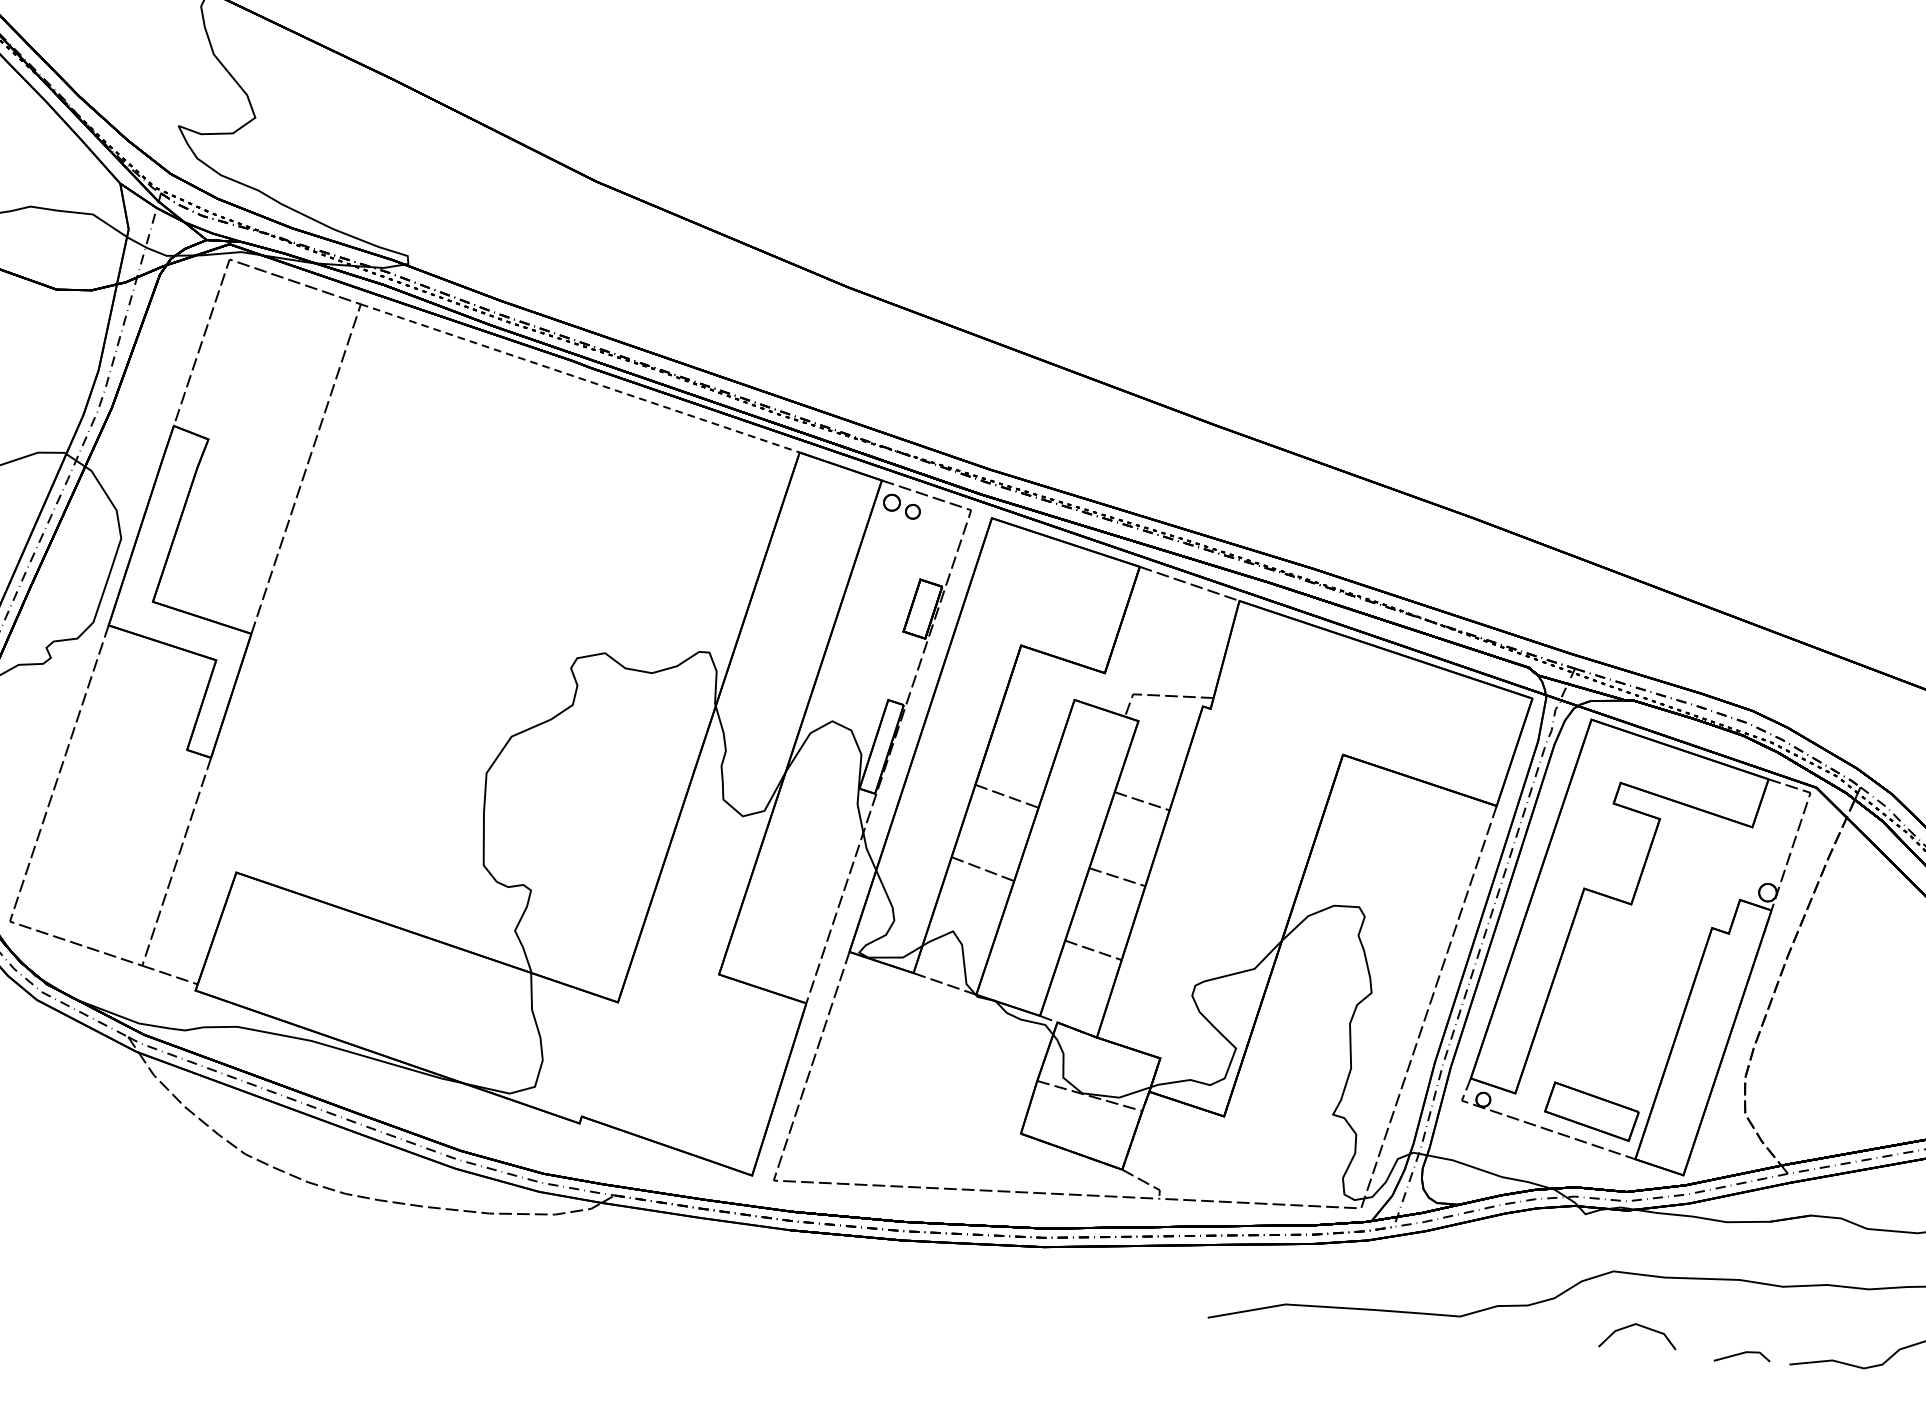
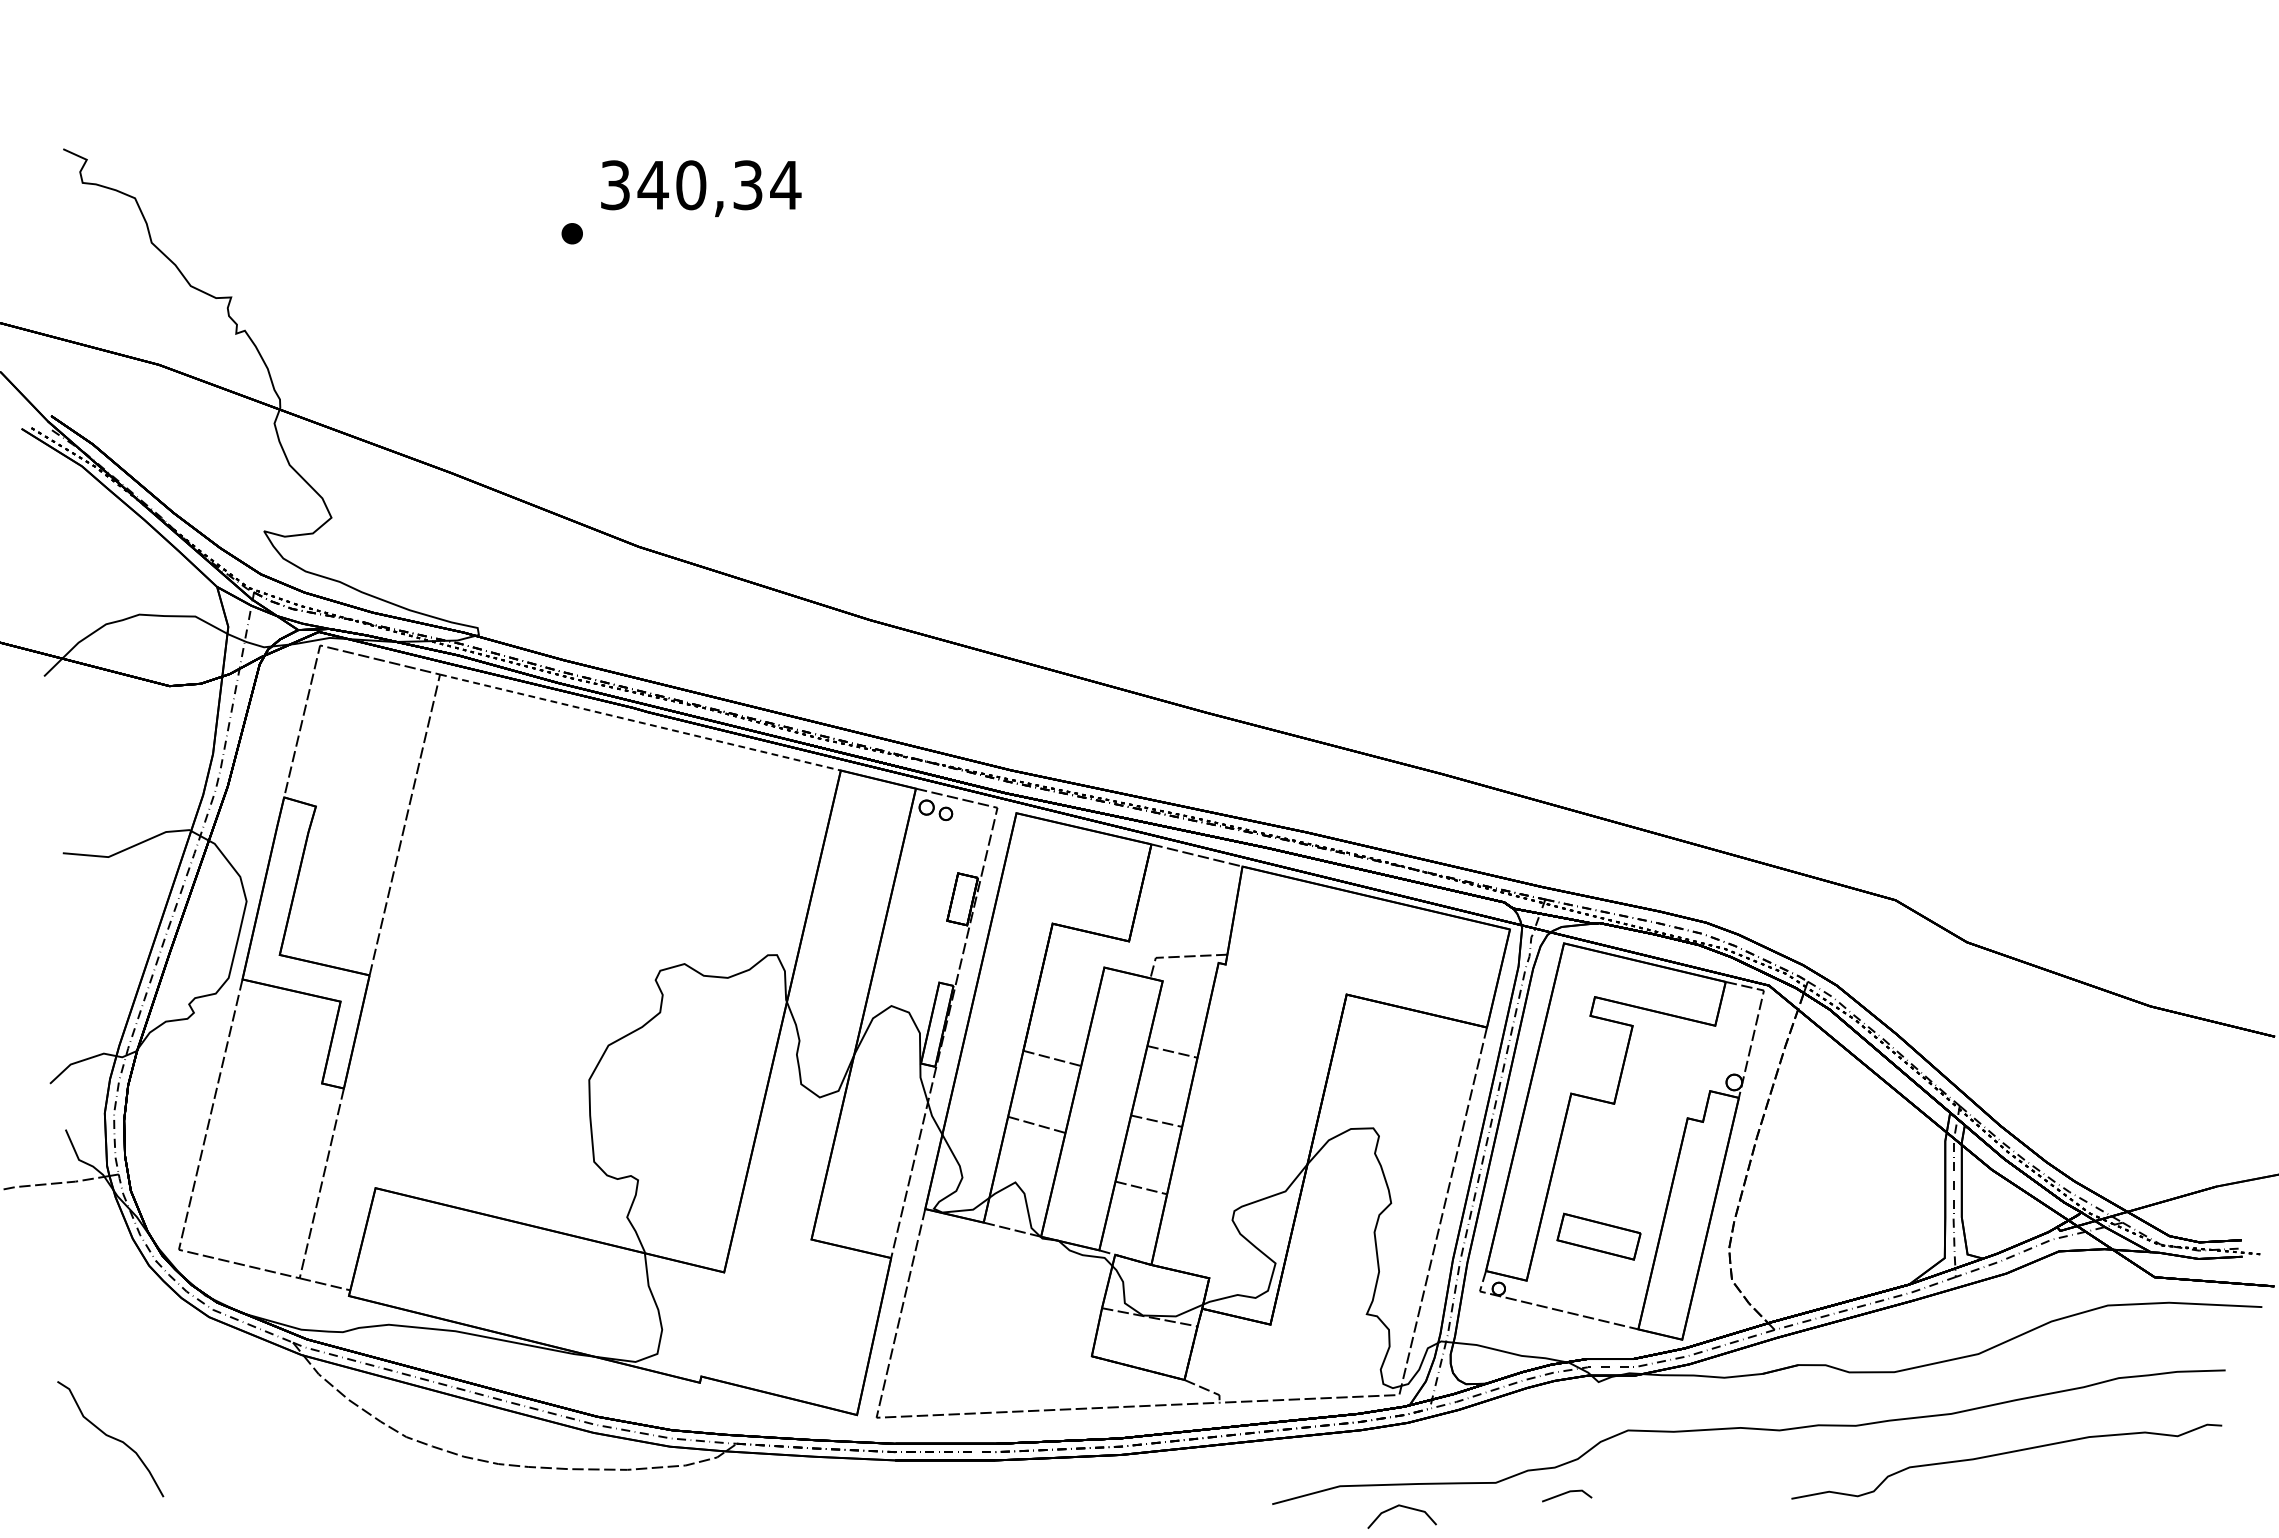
part: (1591, 1111) -> (1598, 1236), moved
line: (1639, 1326) -> (1402, 1507), moved
line: (1743, 1354) -> (1567, 1493), moved

